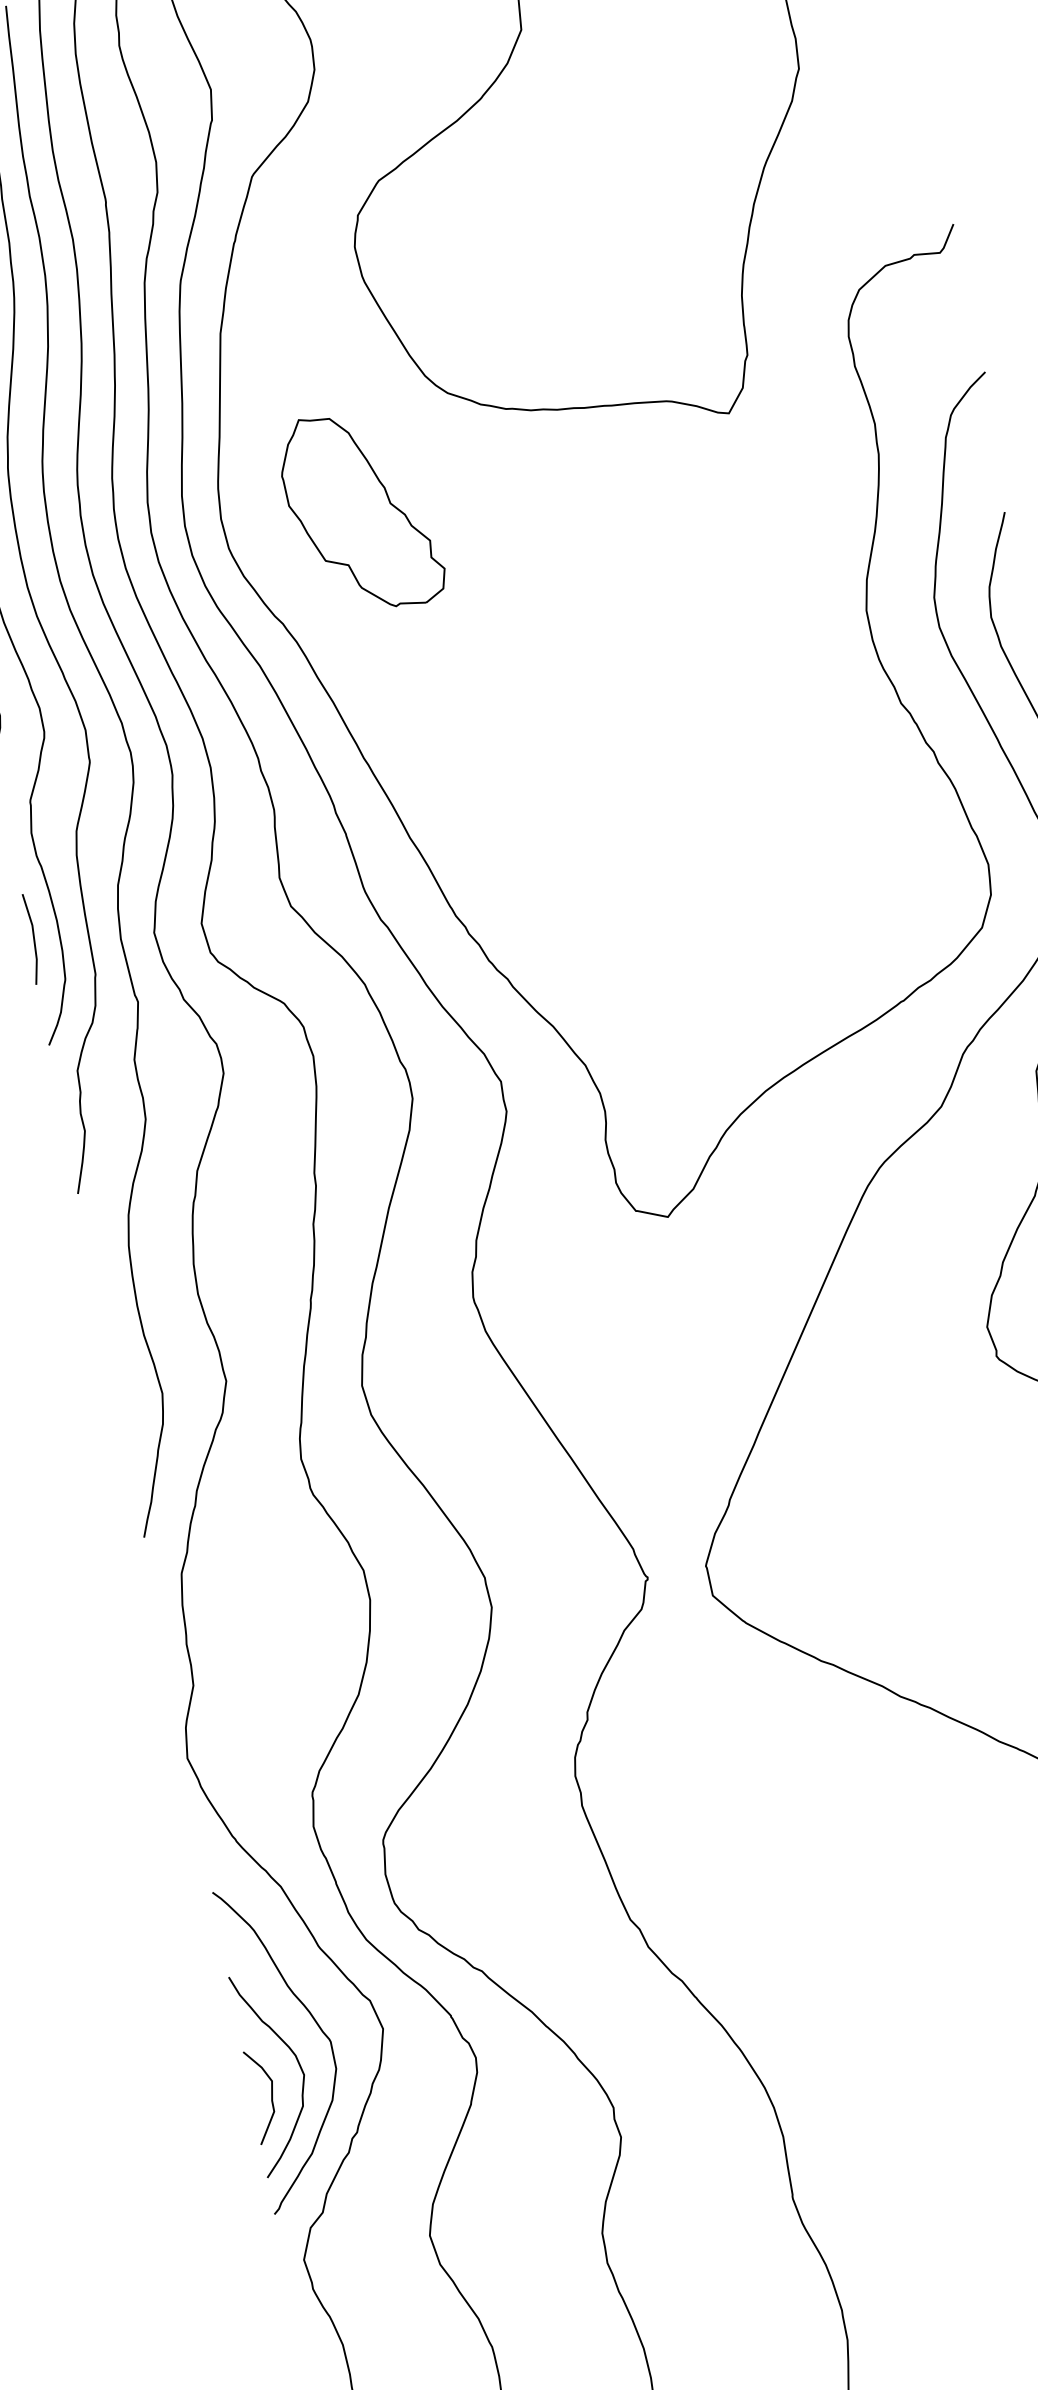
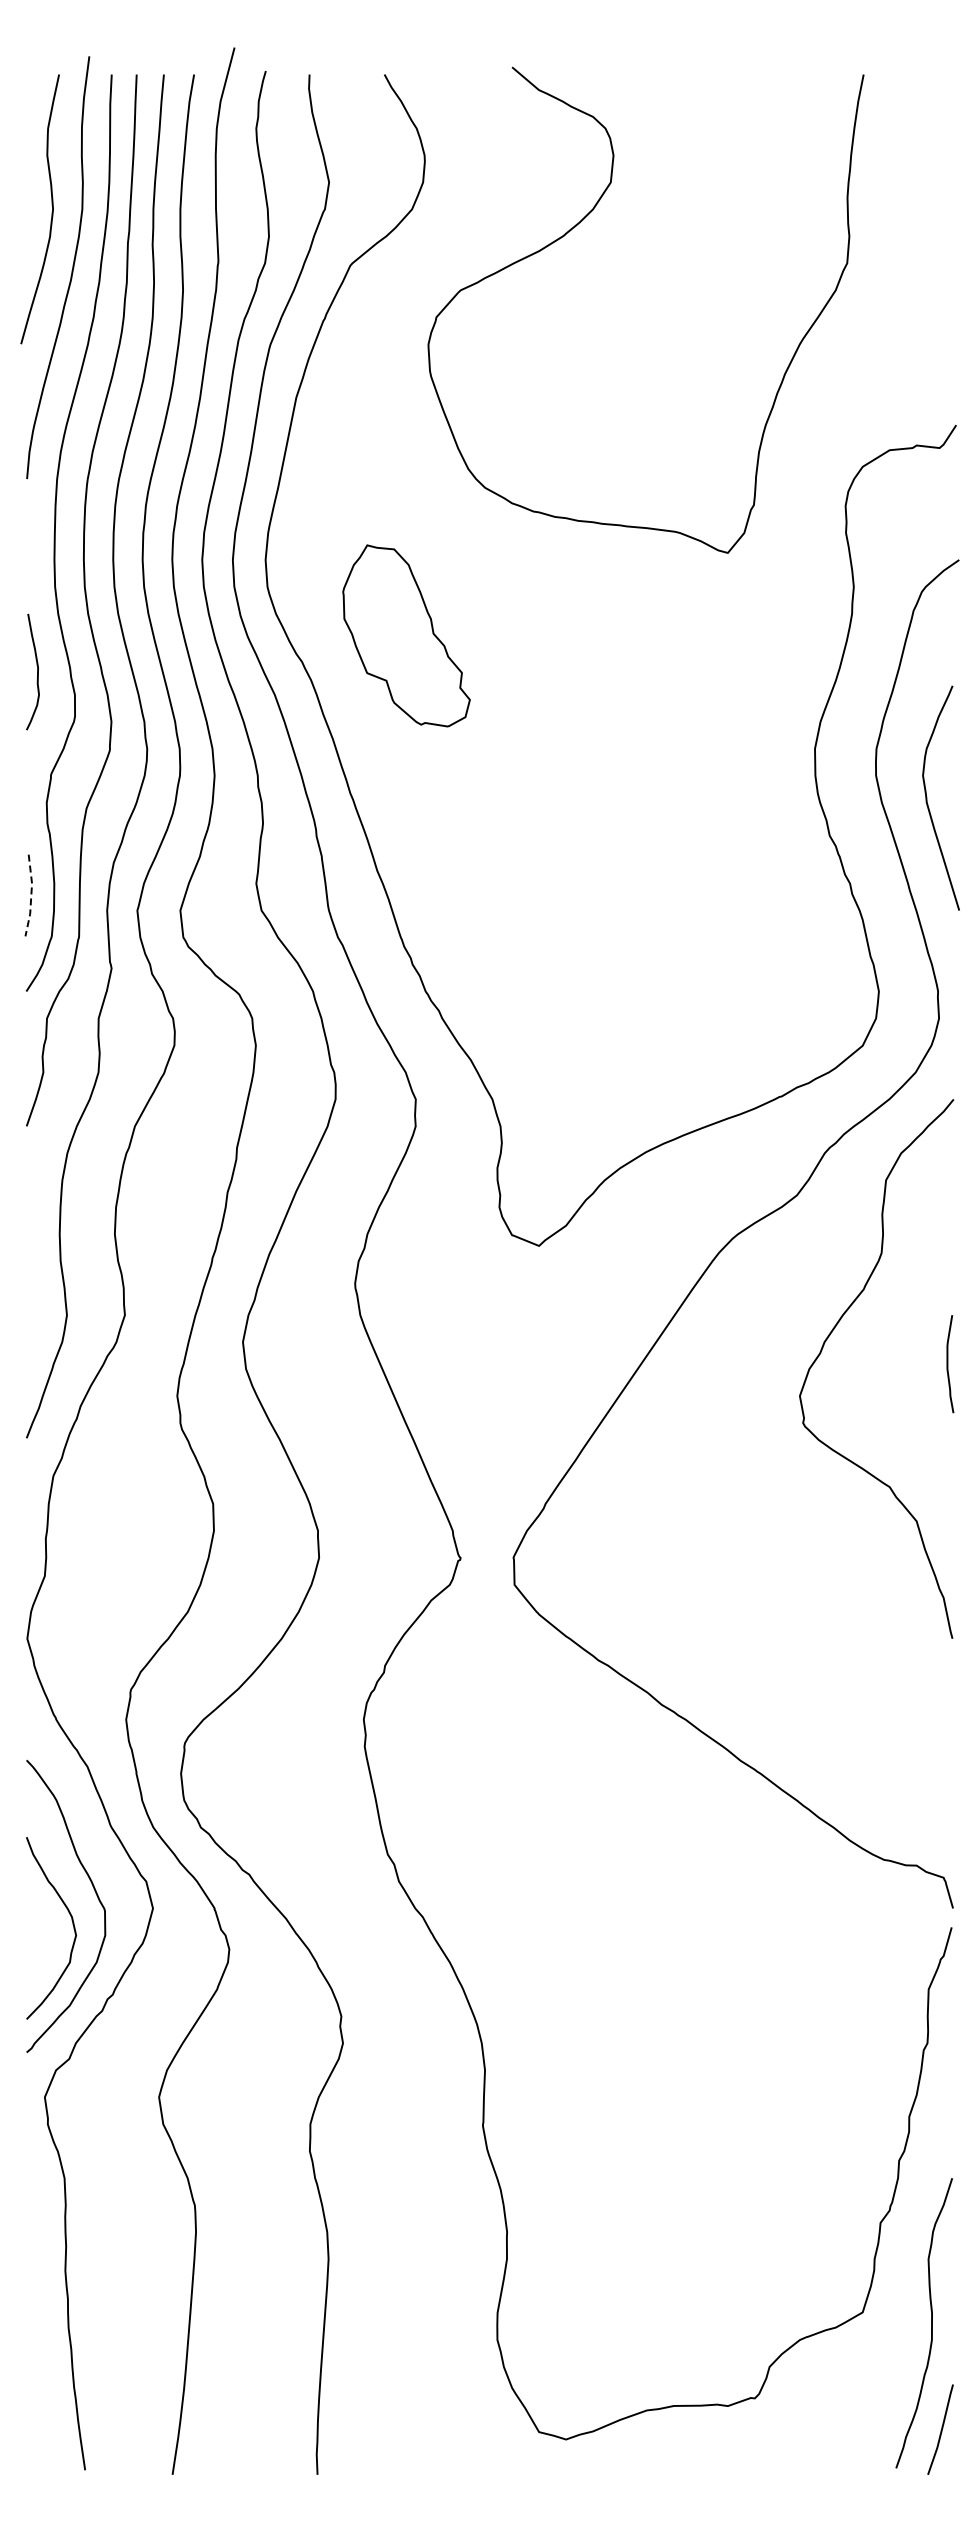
part: (361, 511) -> (406, 635), moved
line: (34, 938) -> (31, 895), solid -> dashed
curve: (270, 2095) -> (43, 1947), removed

